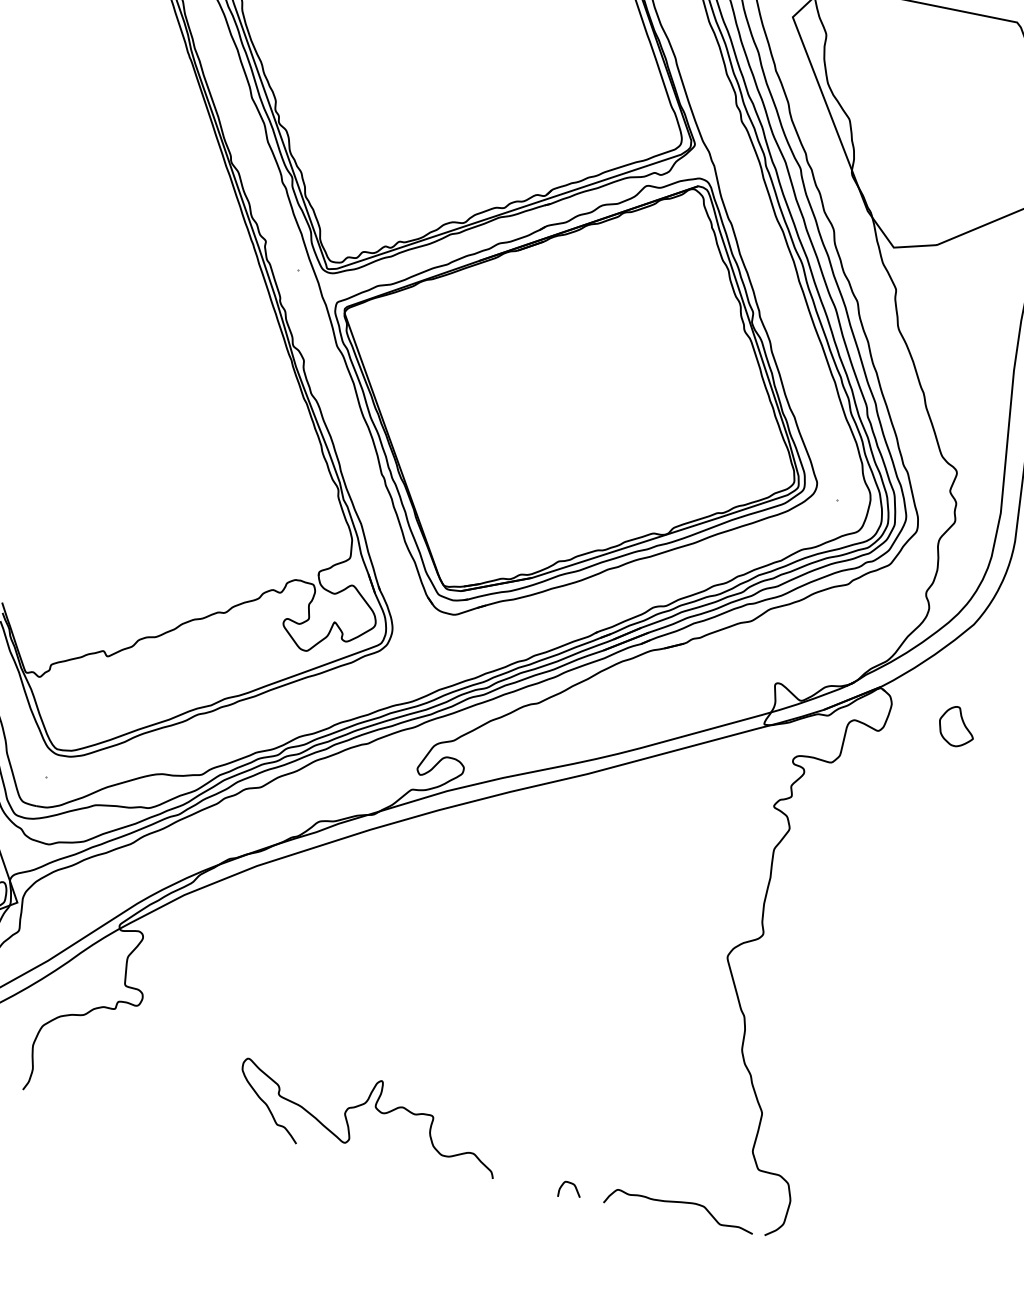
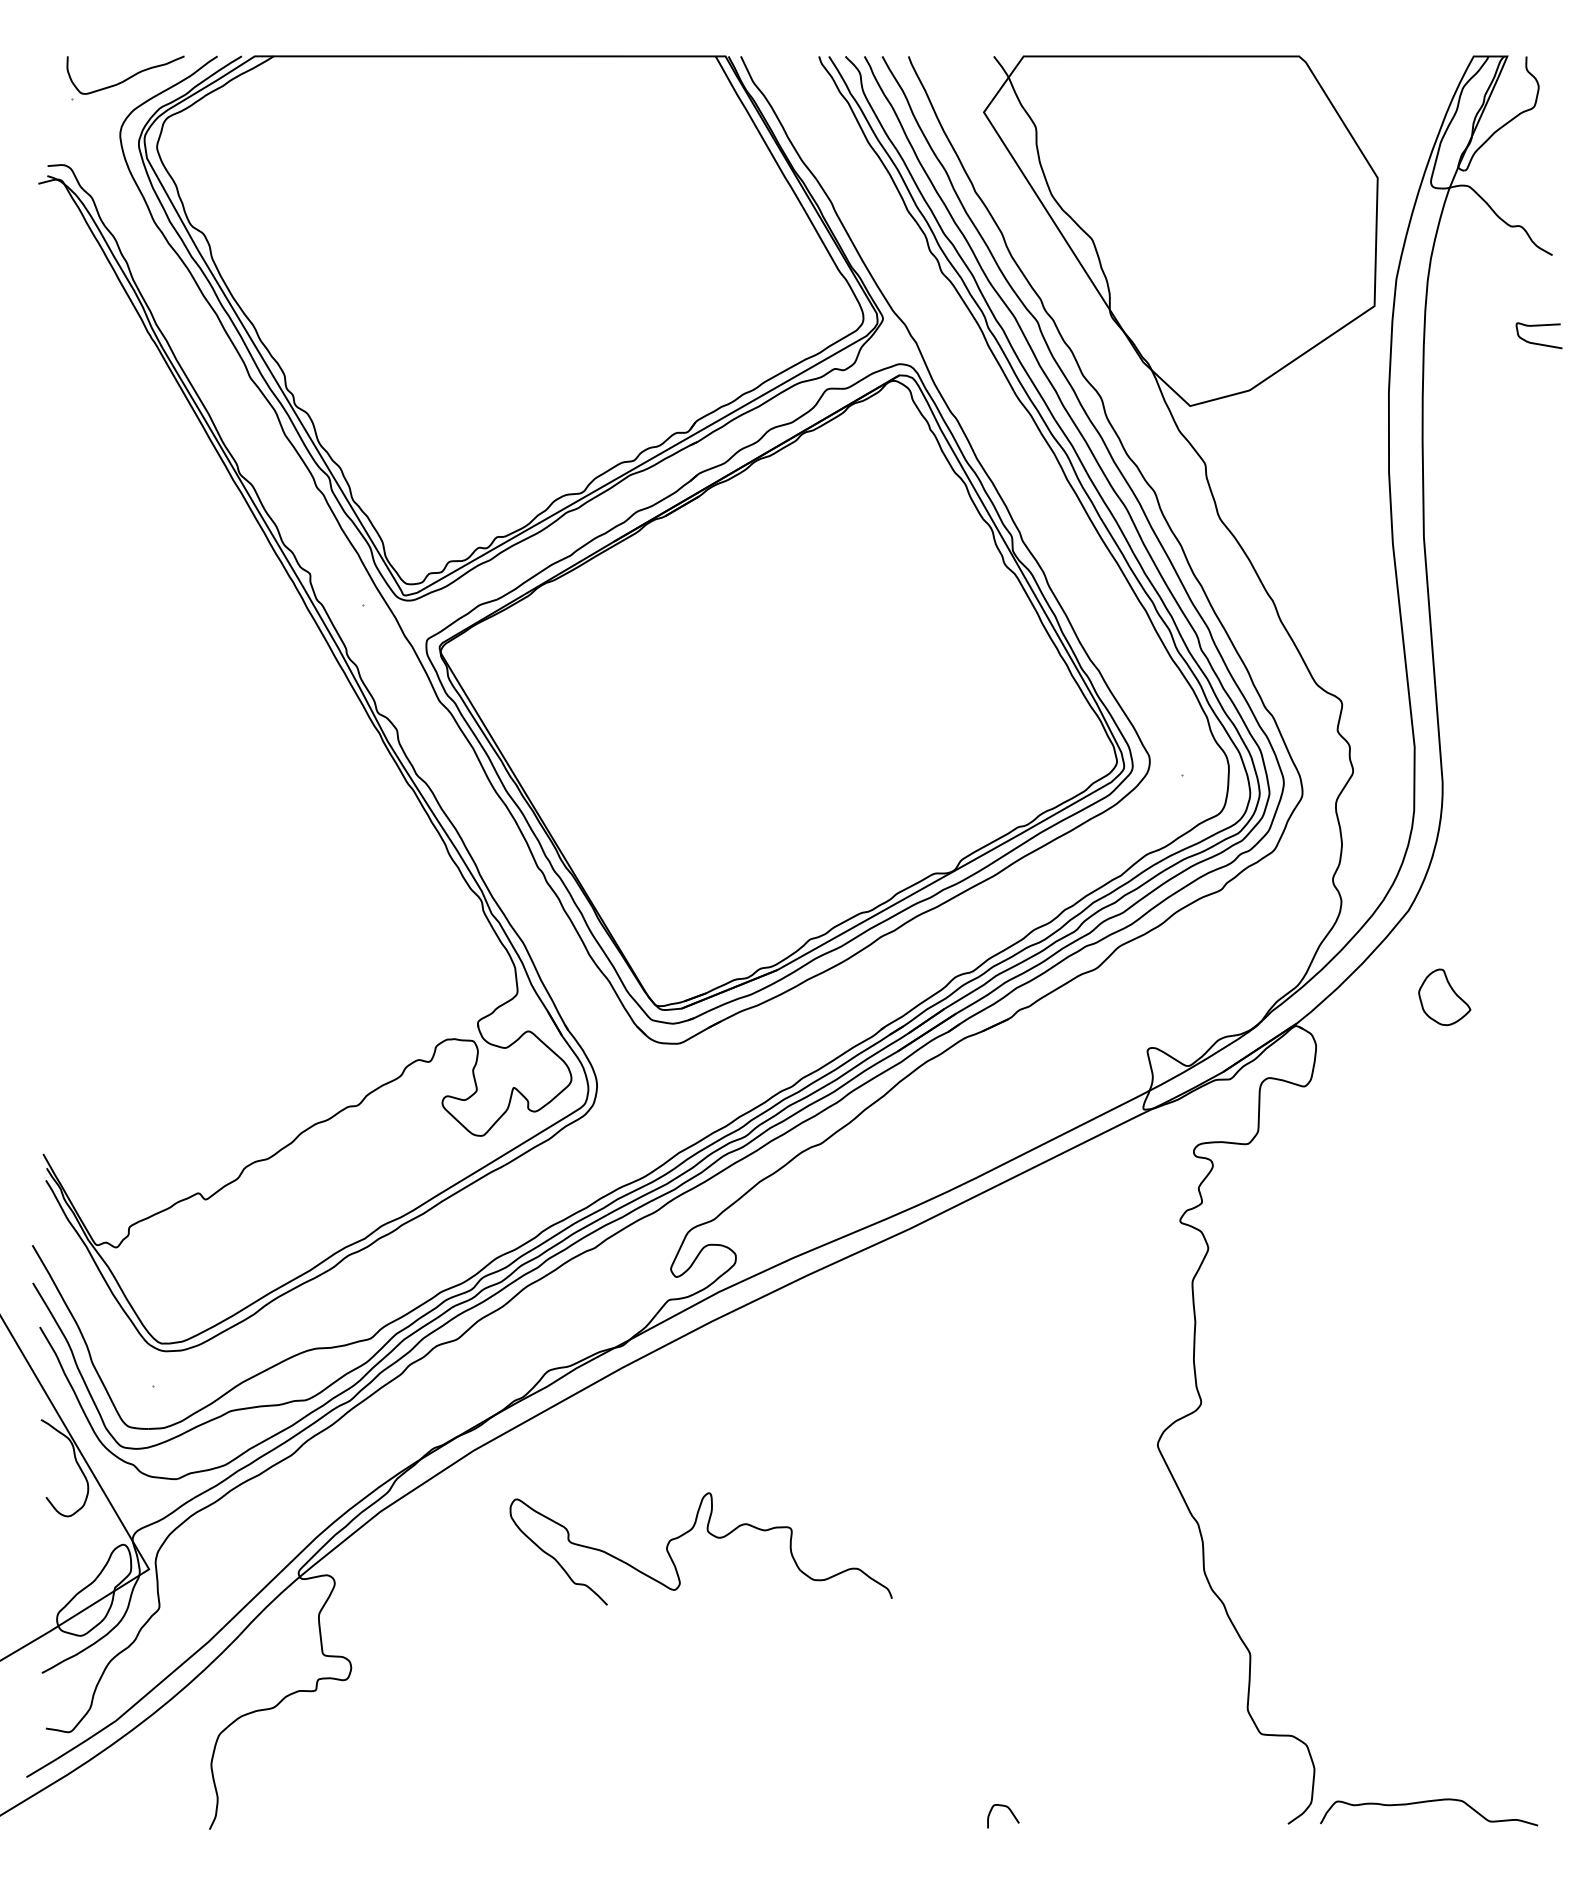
part: (956, 726) -> (1444, 997), moved
curve: (376, 1109) -> (709, 1534), moved
curve: (680, 1203) -> (1428, 1802), moved

